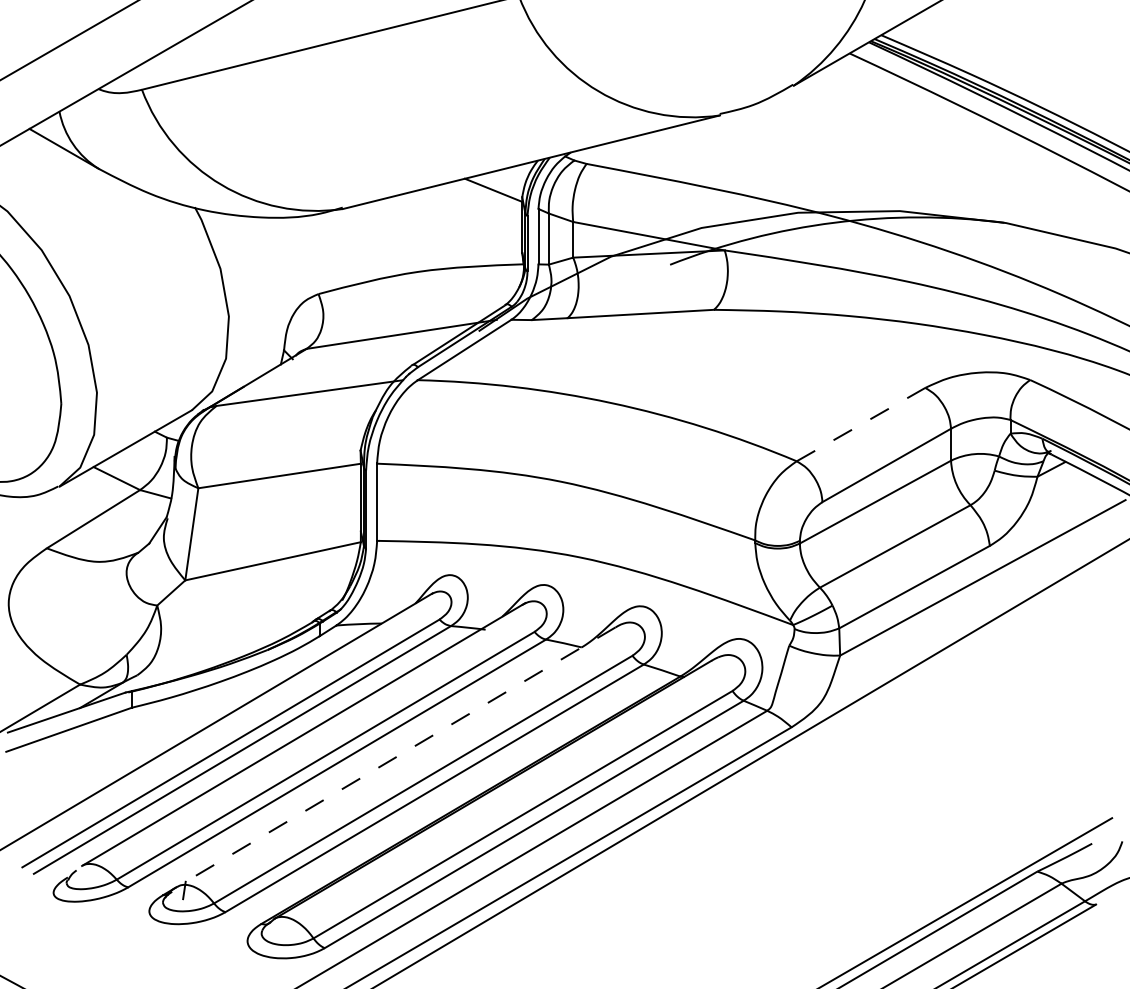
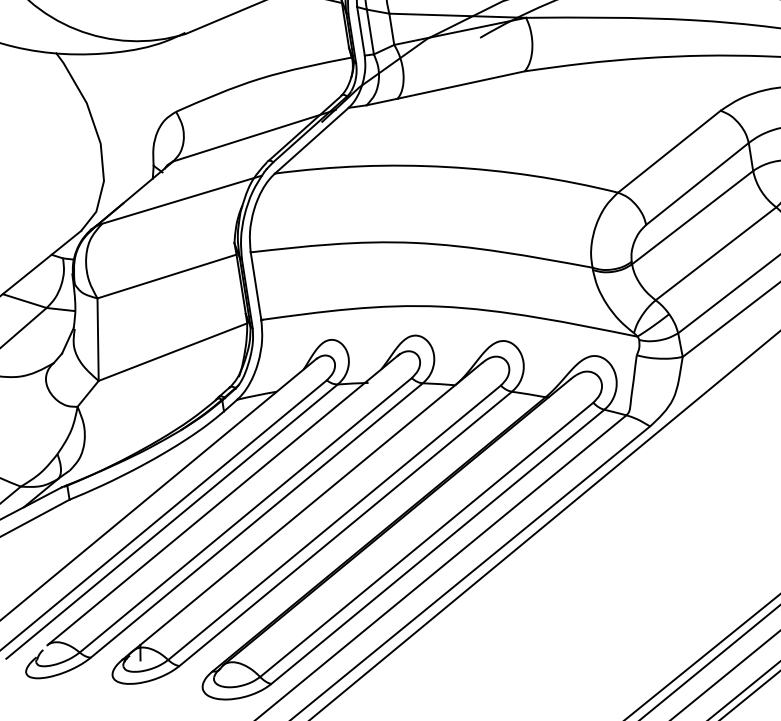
line: (861, 424) -> (669, 151), dashed -> solid
line: (396, 757) -> (308, 507), dashed -> solid

